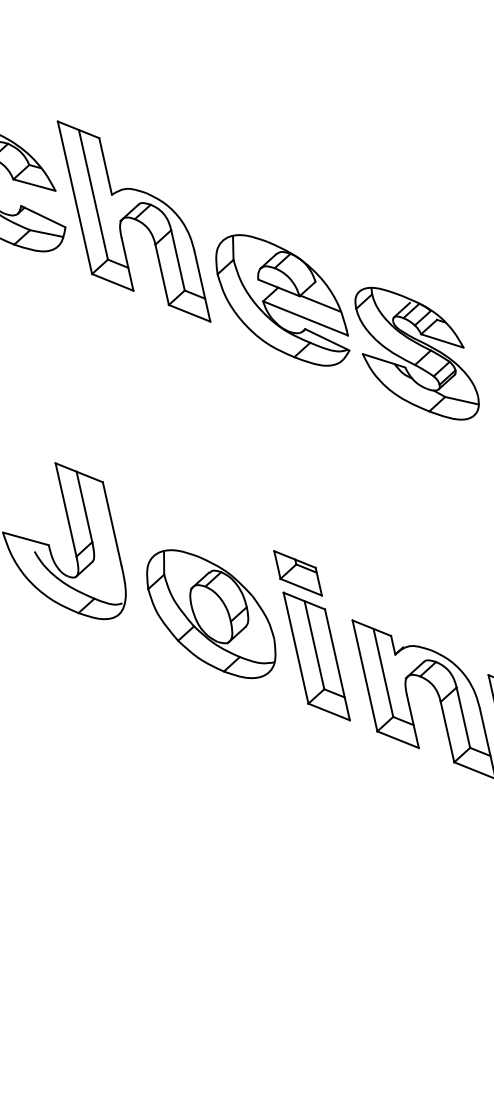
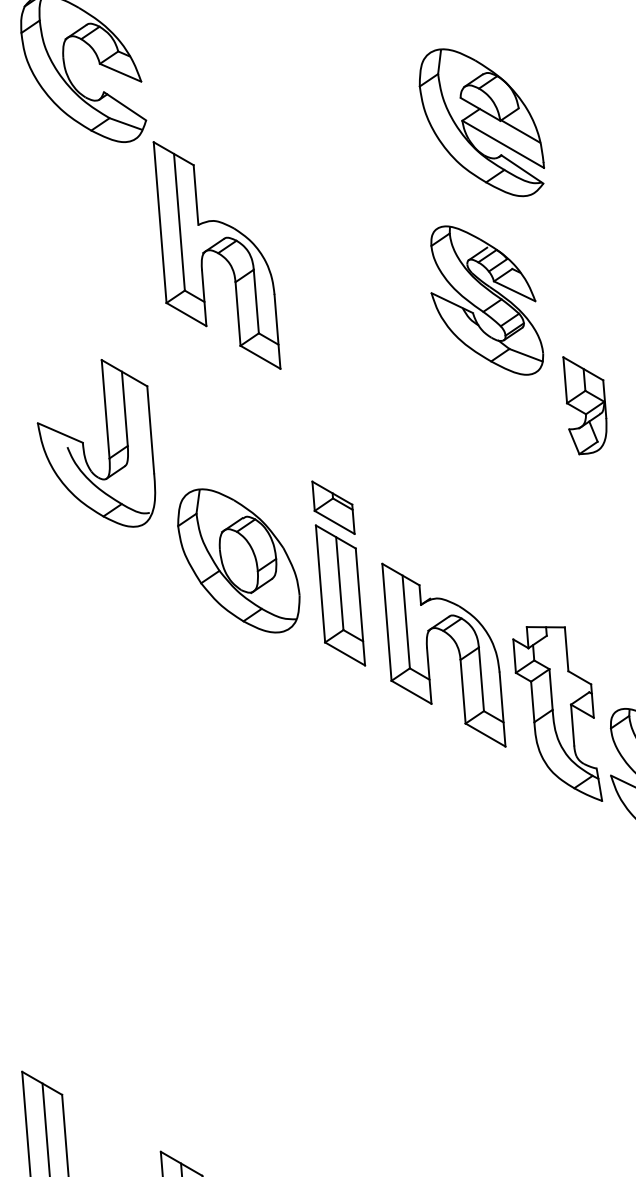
part: (133, 221) -> (216, 255), moved
part: (281, 300) -> (481, 122), moved
part: (210, 613) -> (238, 560), moved

